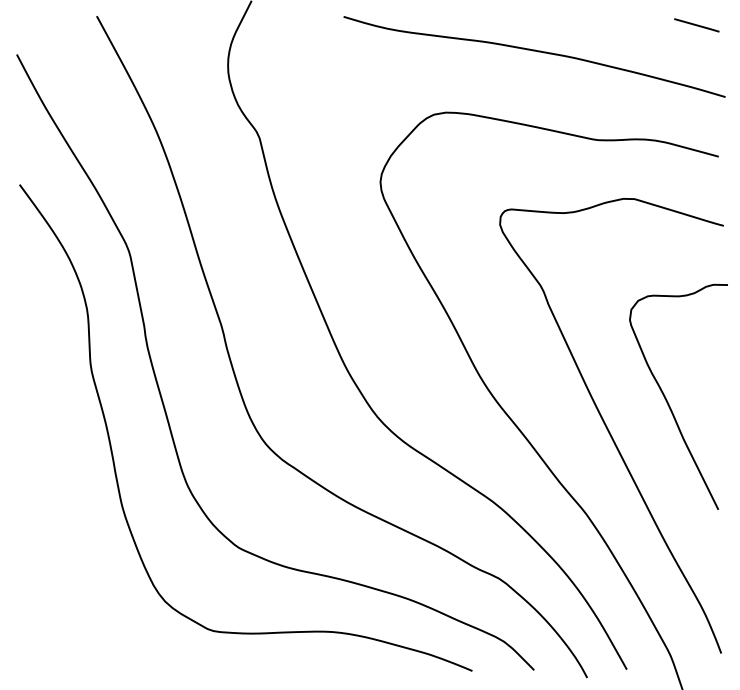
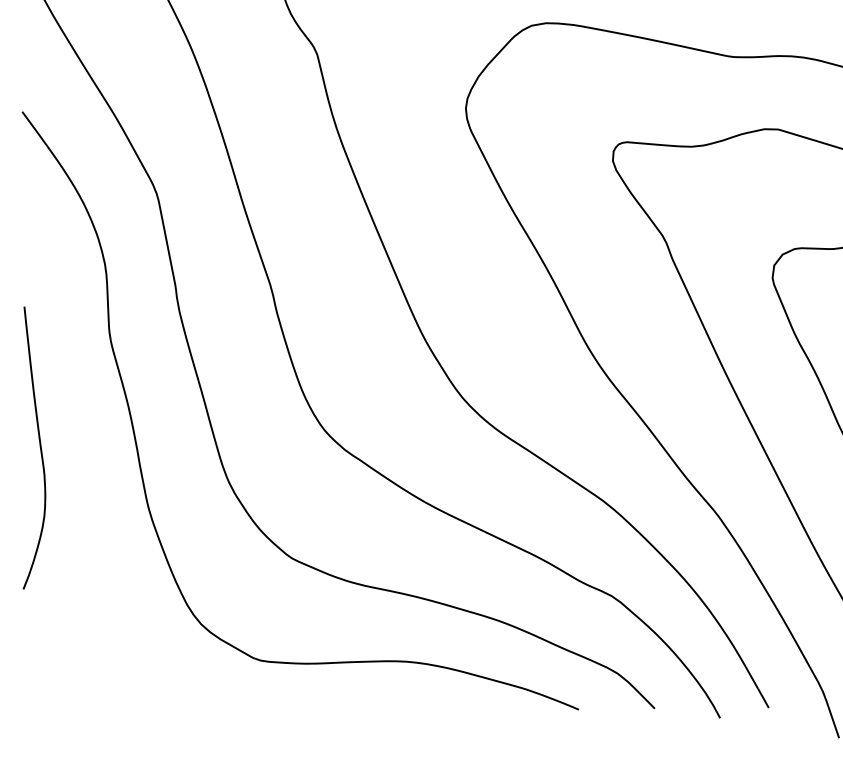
curve: (33, 457) -> (39, 447), added

